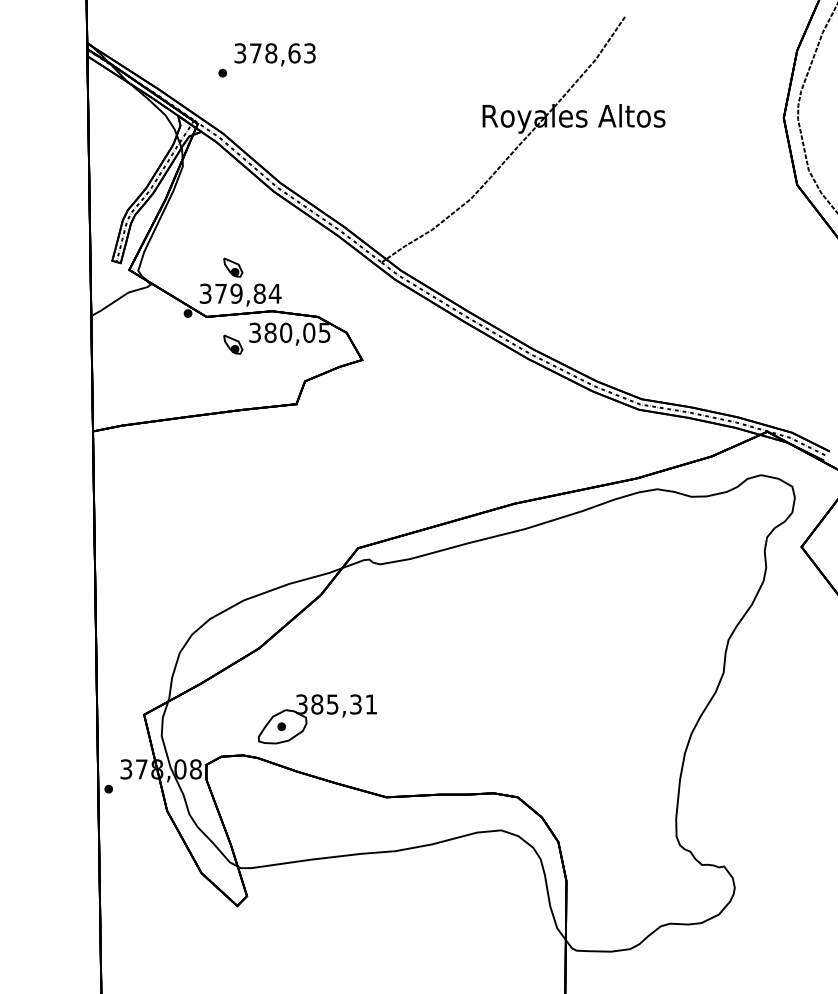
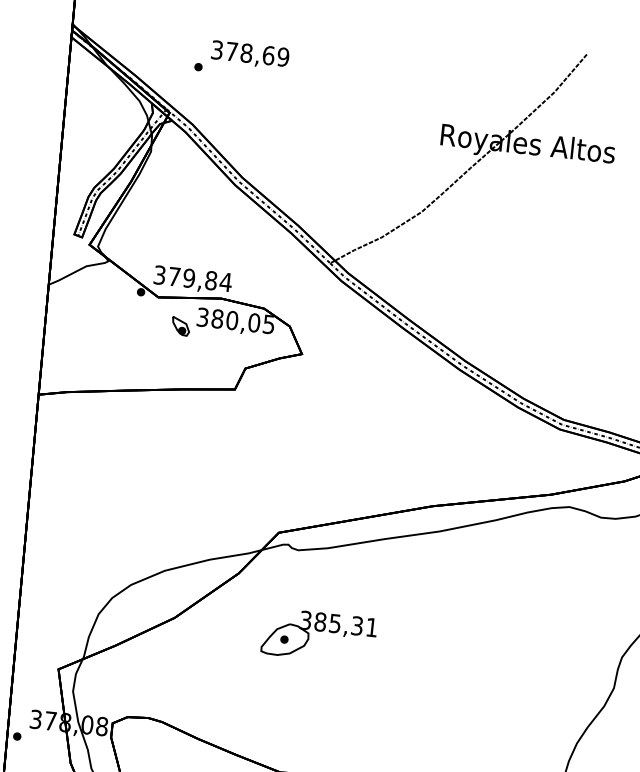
text: (309, 53) -> (282, 57), 378,63 -> 378,69
part: (233, 267) -> (188, 253), removed
part: (316, 719) -> (318, 636), moved

